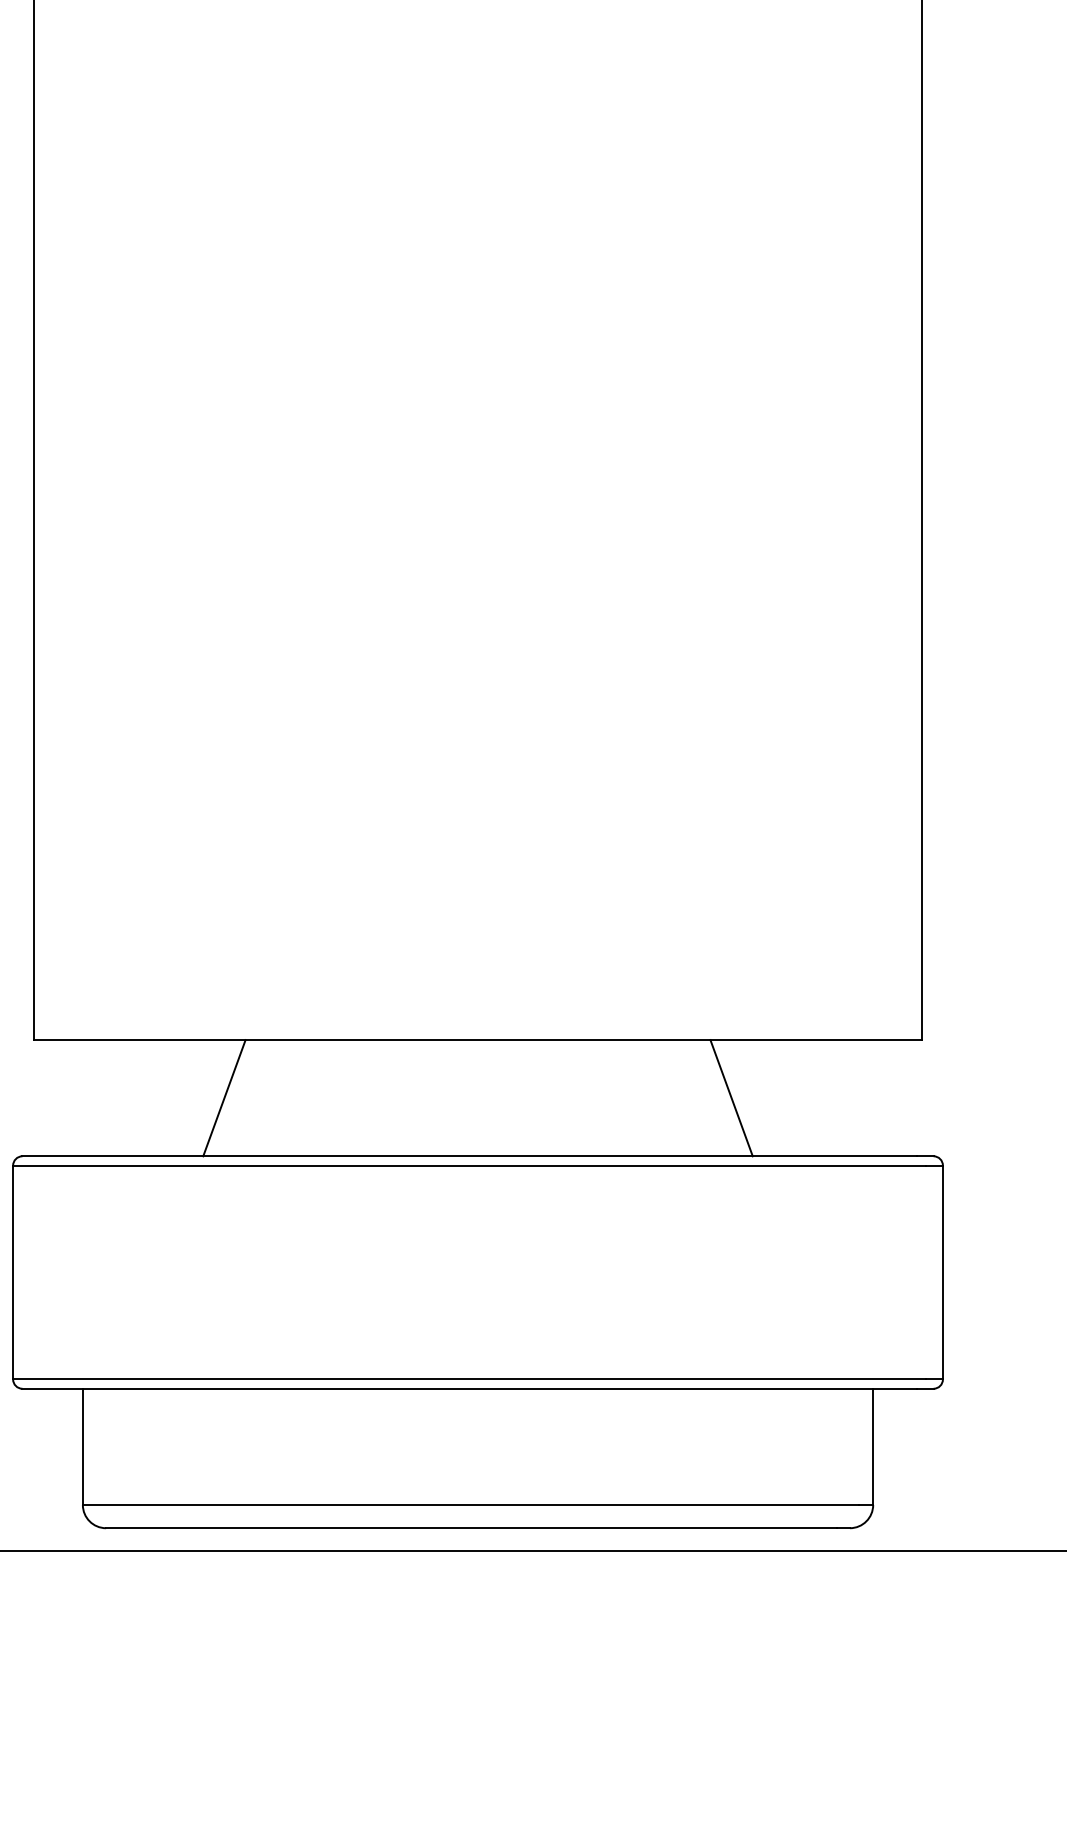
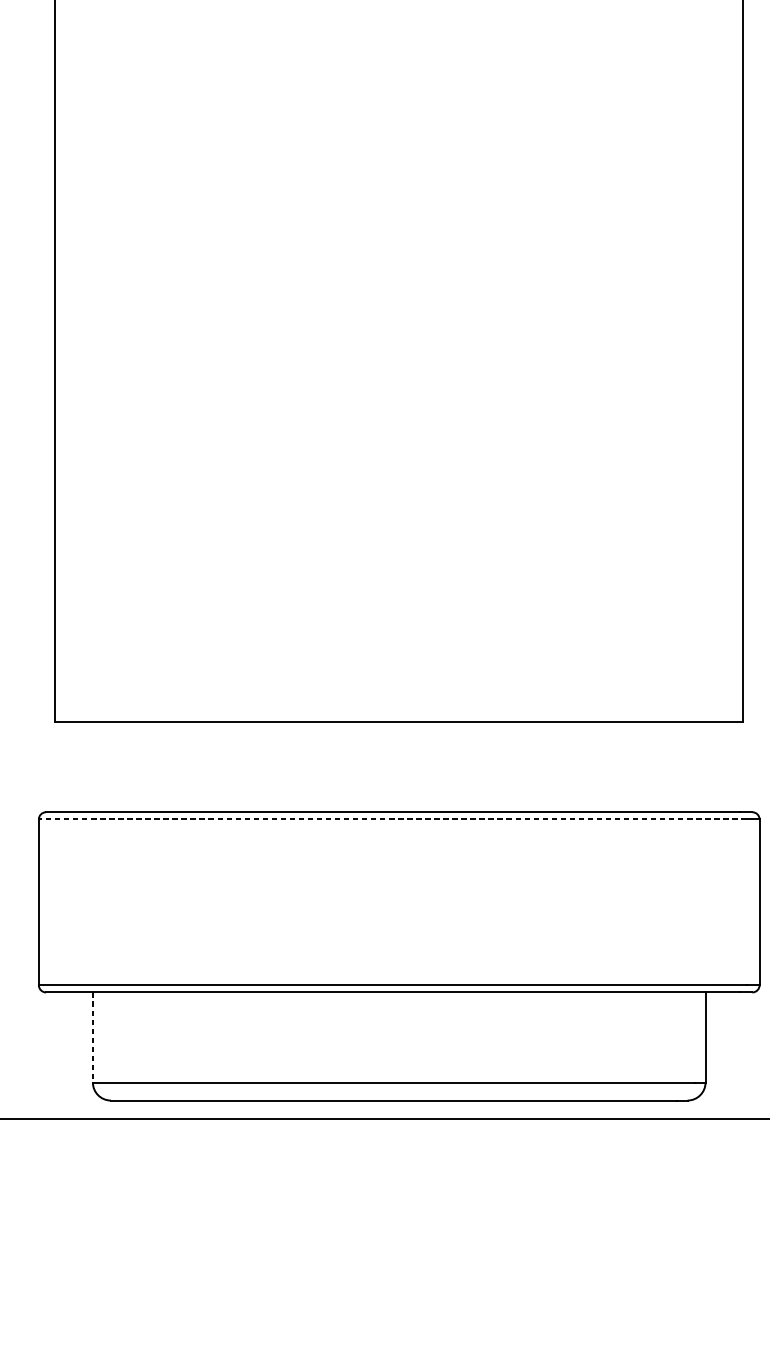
line: (224, 1098) -> (202, 767), removed
line: (731, 1098) -> (595, 767), removed
line: (469, 1165) -> (392, 819), solid -> dashed
line: (82, 1447) -> (92, 1037), solid -> dashed

